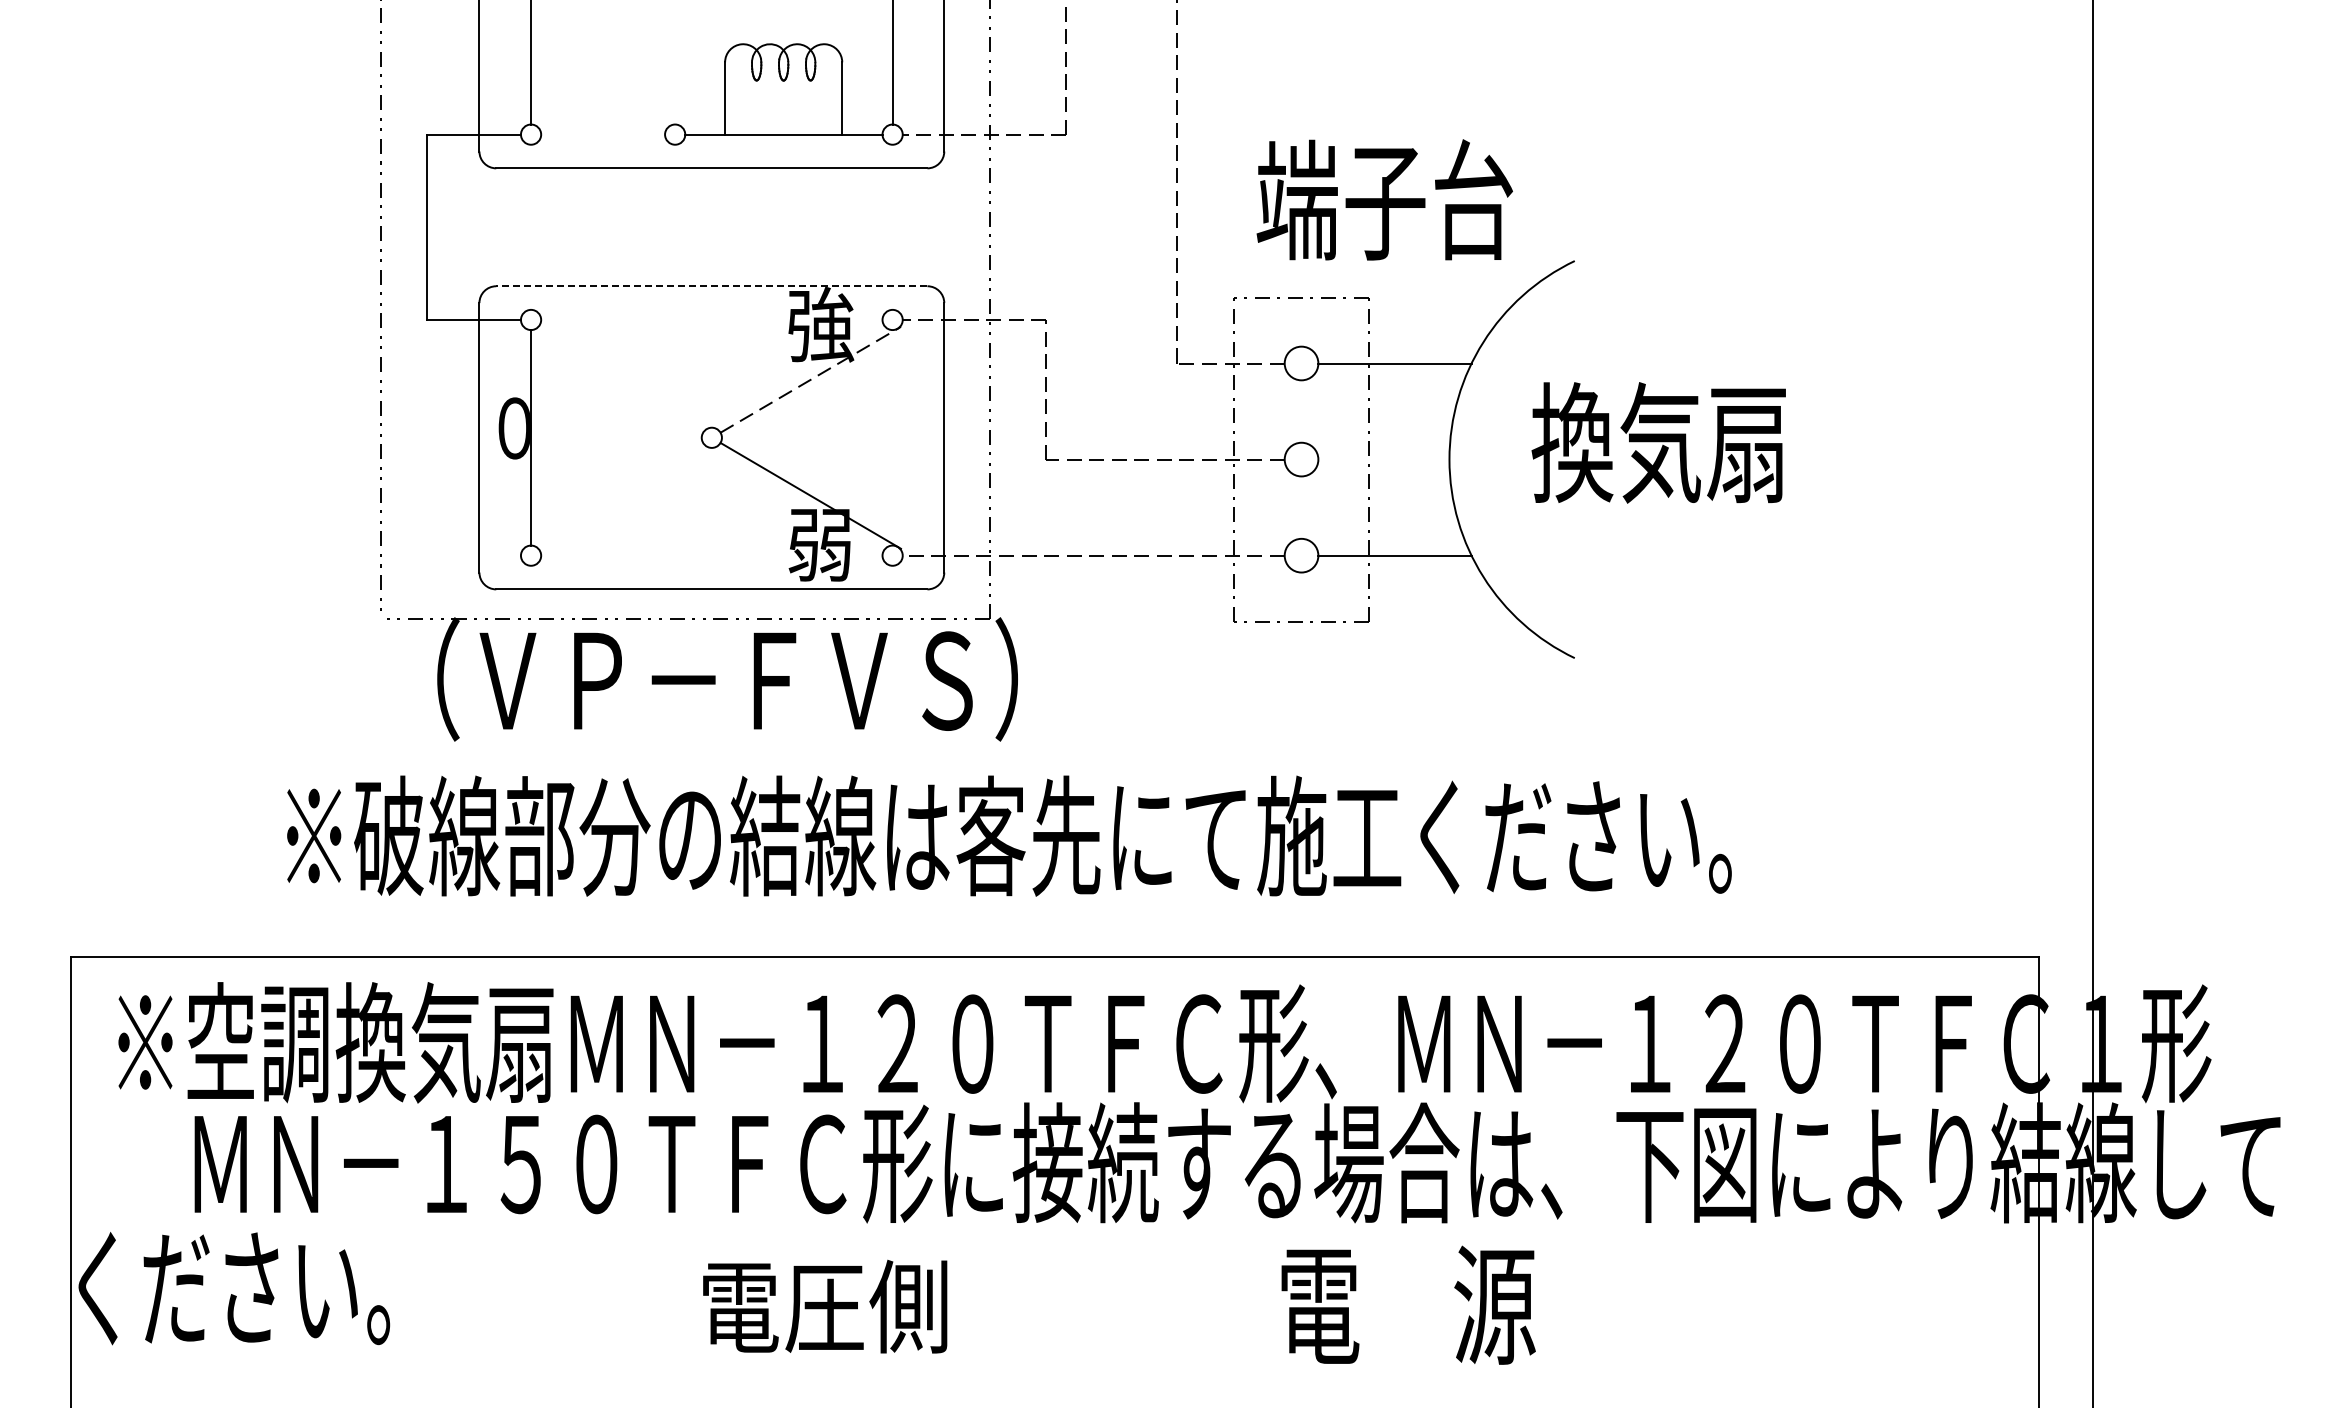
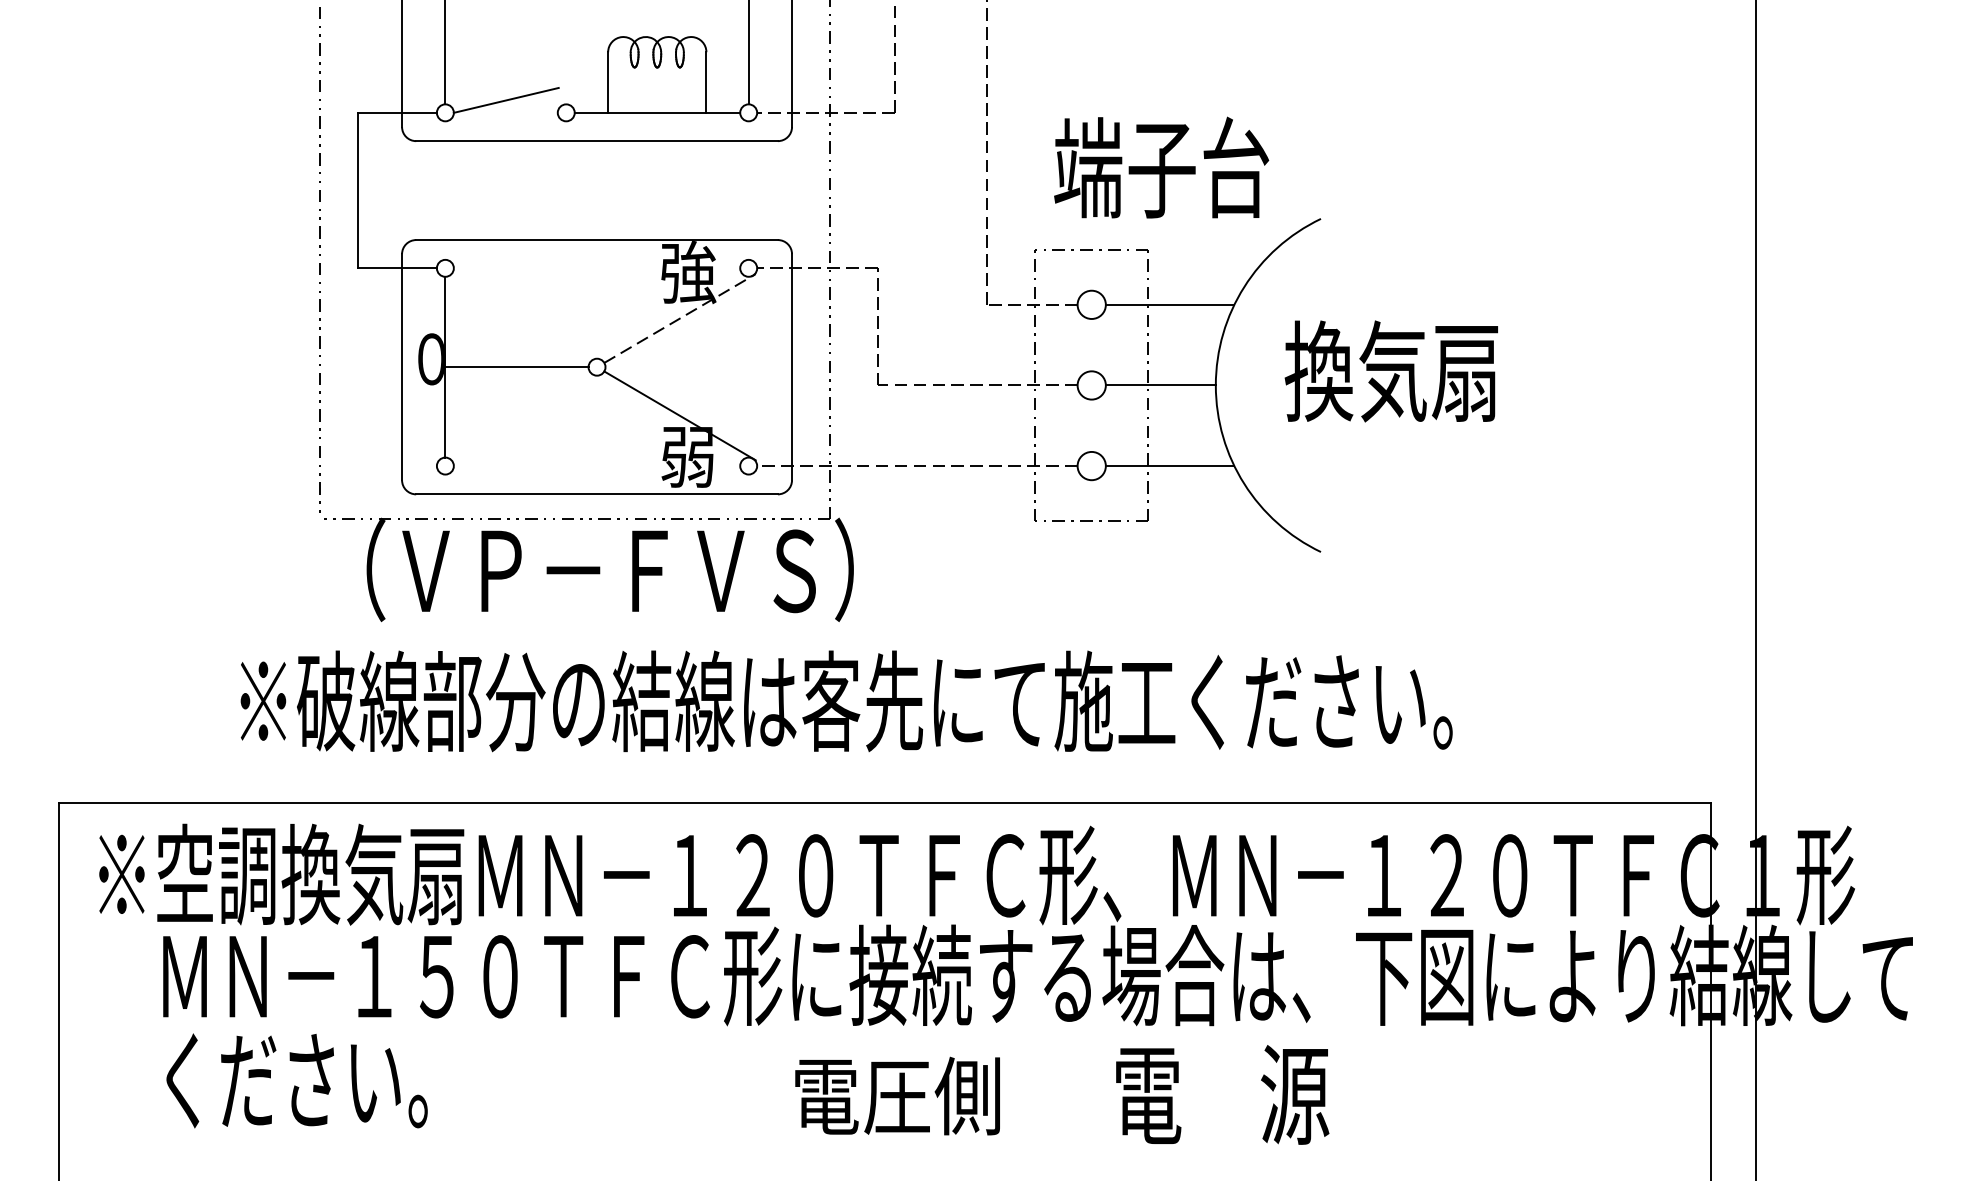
line: (603, 119) -> (506, 100), added
line: (711, 286) -> (596, 240), dashed -> solid
line: (616, 437) -> (517, 366), added
line: (1383, 459) -> (1160, 385), added
text: (234, 1288) -> (297, 1080), moved
text: (1408, 1304) -> (1222, 1094), moved
text: (825, 1306) -> (897, 1095), moved

